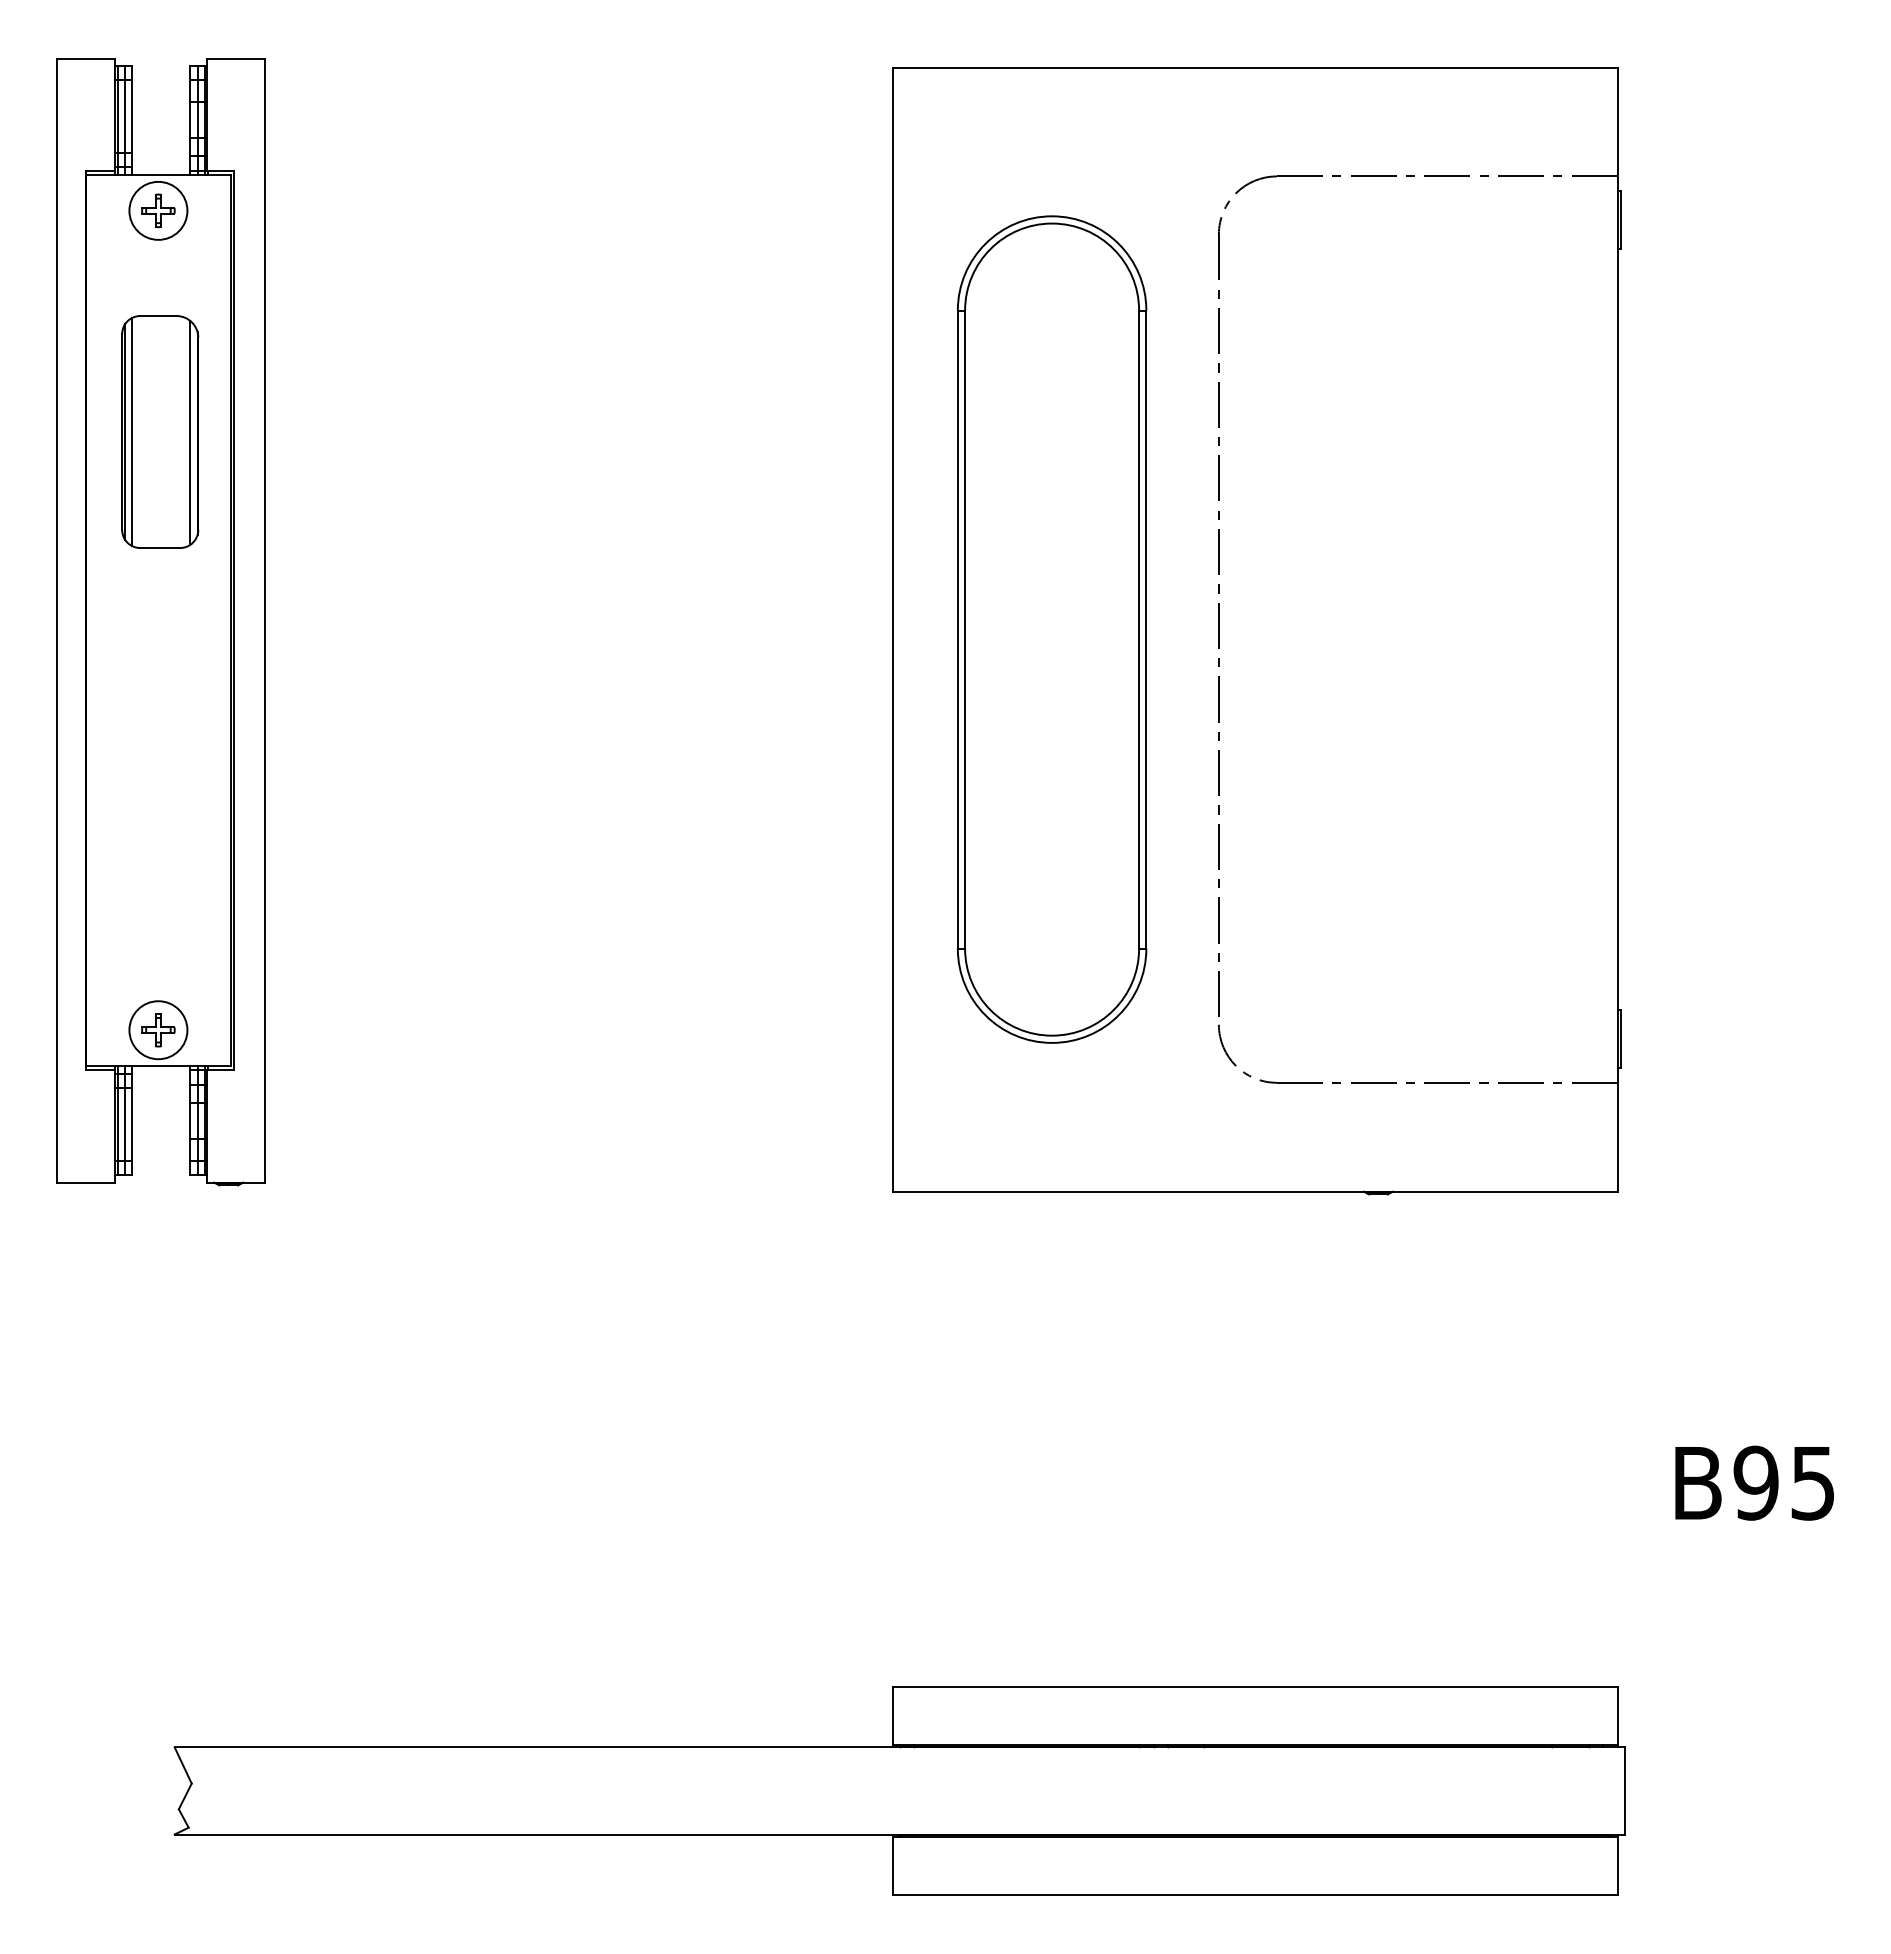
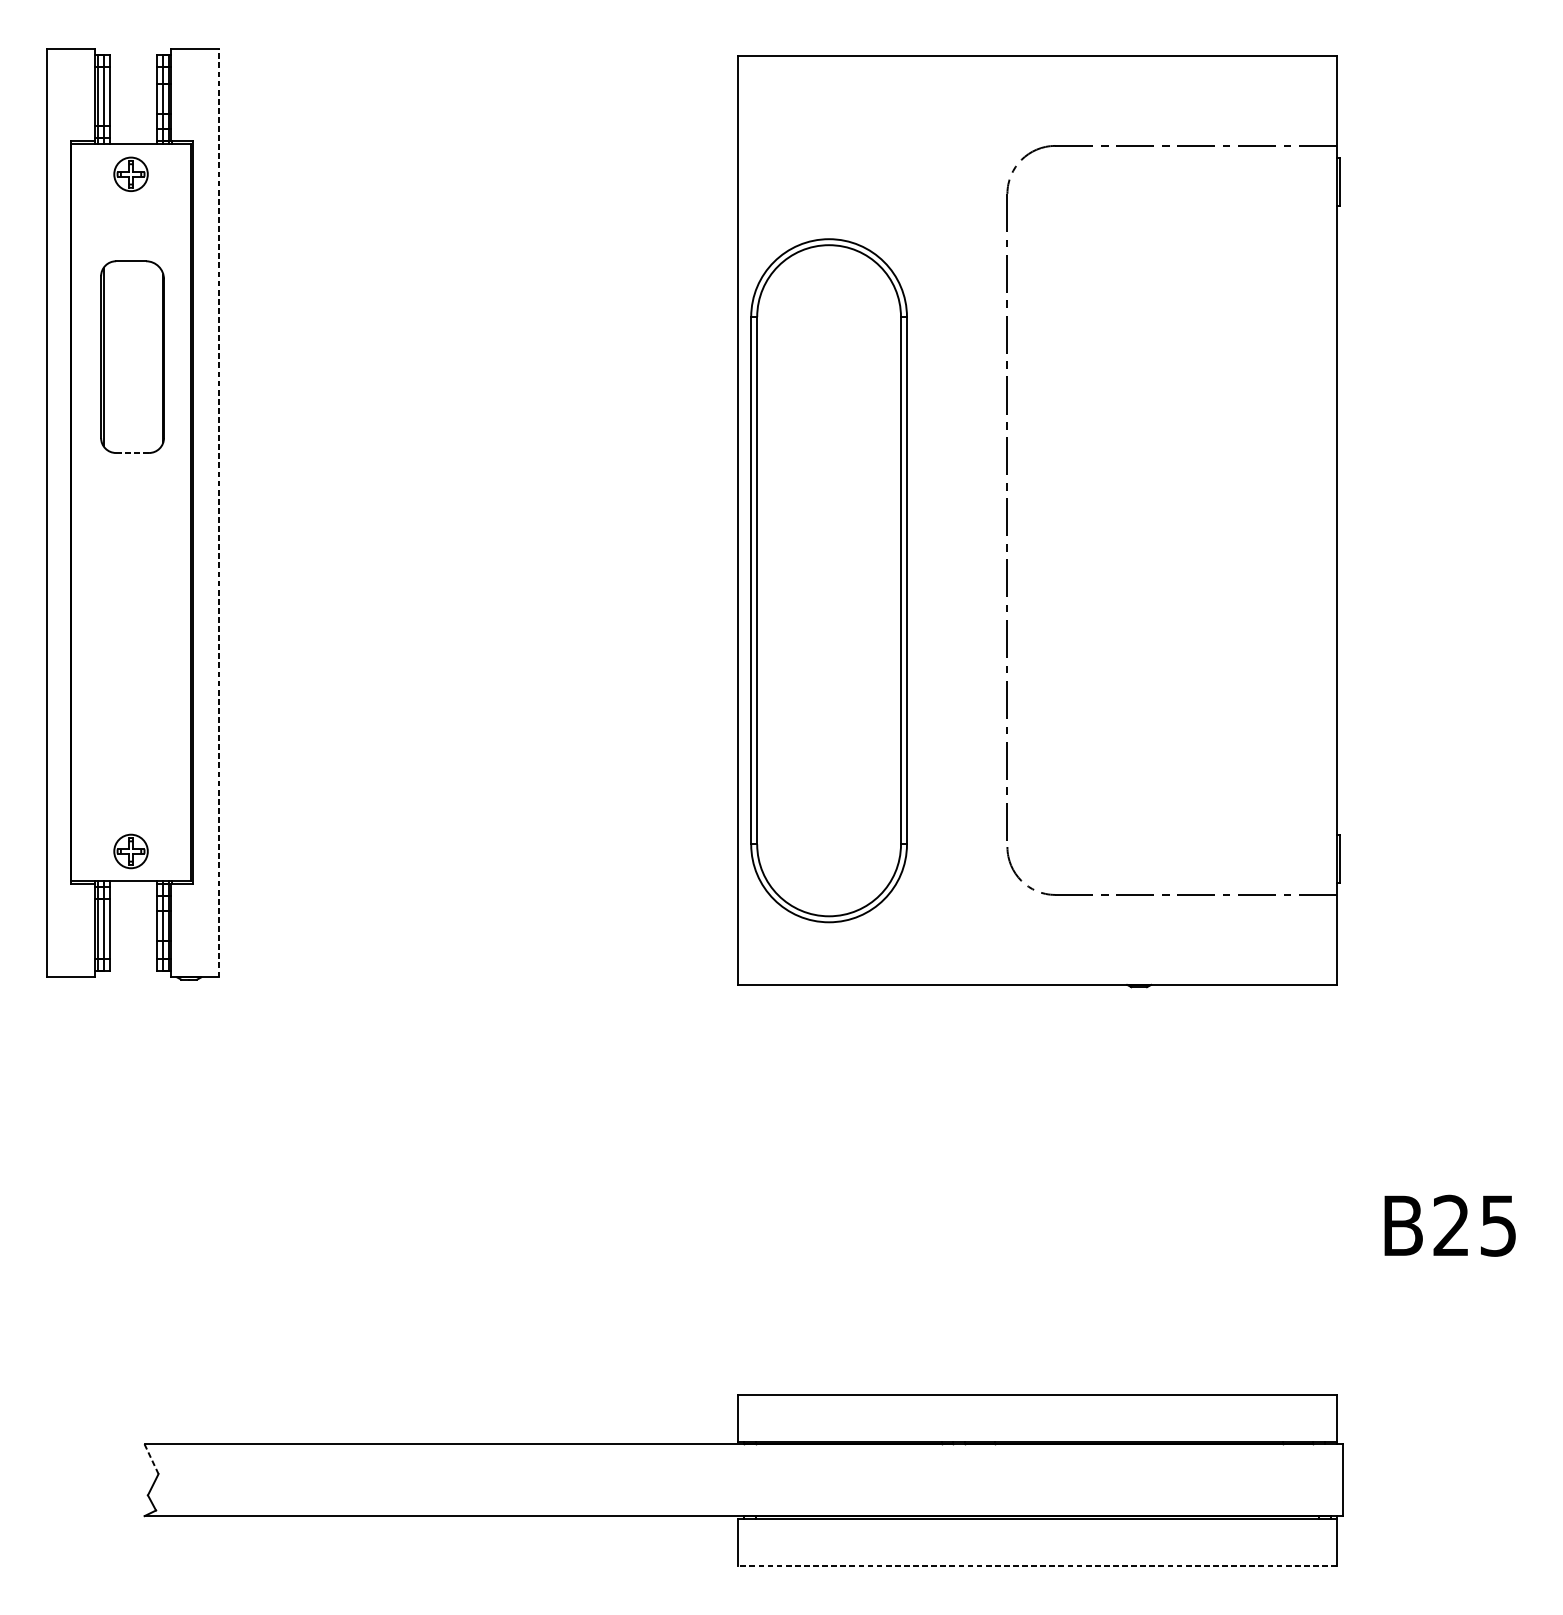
circle: (158, 210) -> (131, 174), size x0.7
line: (132, 431) -> (109, 356), removed
line: (190, 432) -> (157, 357), removed
line: (160, 548) -> (132, 453), solid -> dashed
line: (265, 620) -> (219, 512), solid -> dashed
part: (1052, 629) -> (829, 580), moved
circle: (158, 1030) -> (131, 851), size x0.7
text: (1755, 1482) -> (1450, 1225), B95 -> B25
line: (183, 1765) -> (151, 1459), solid -> dashed
line: (1255, 1895) -> (1037, 1566), solid -> dashed

